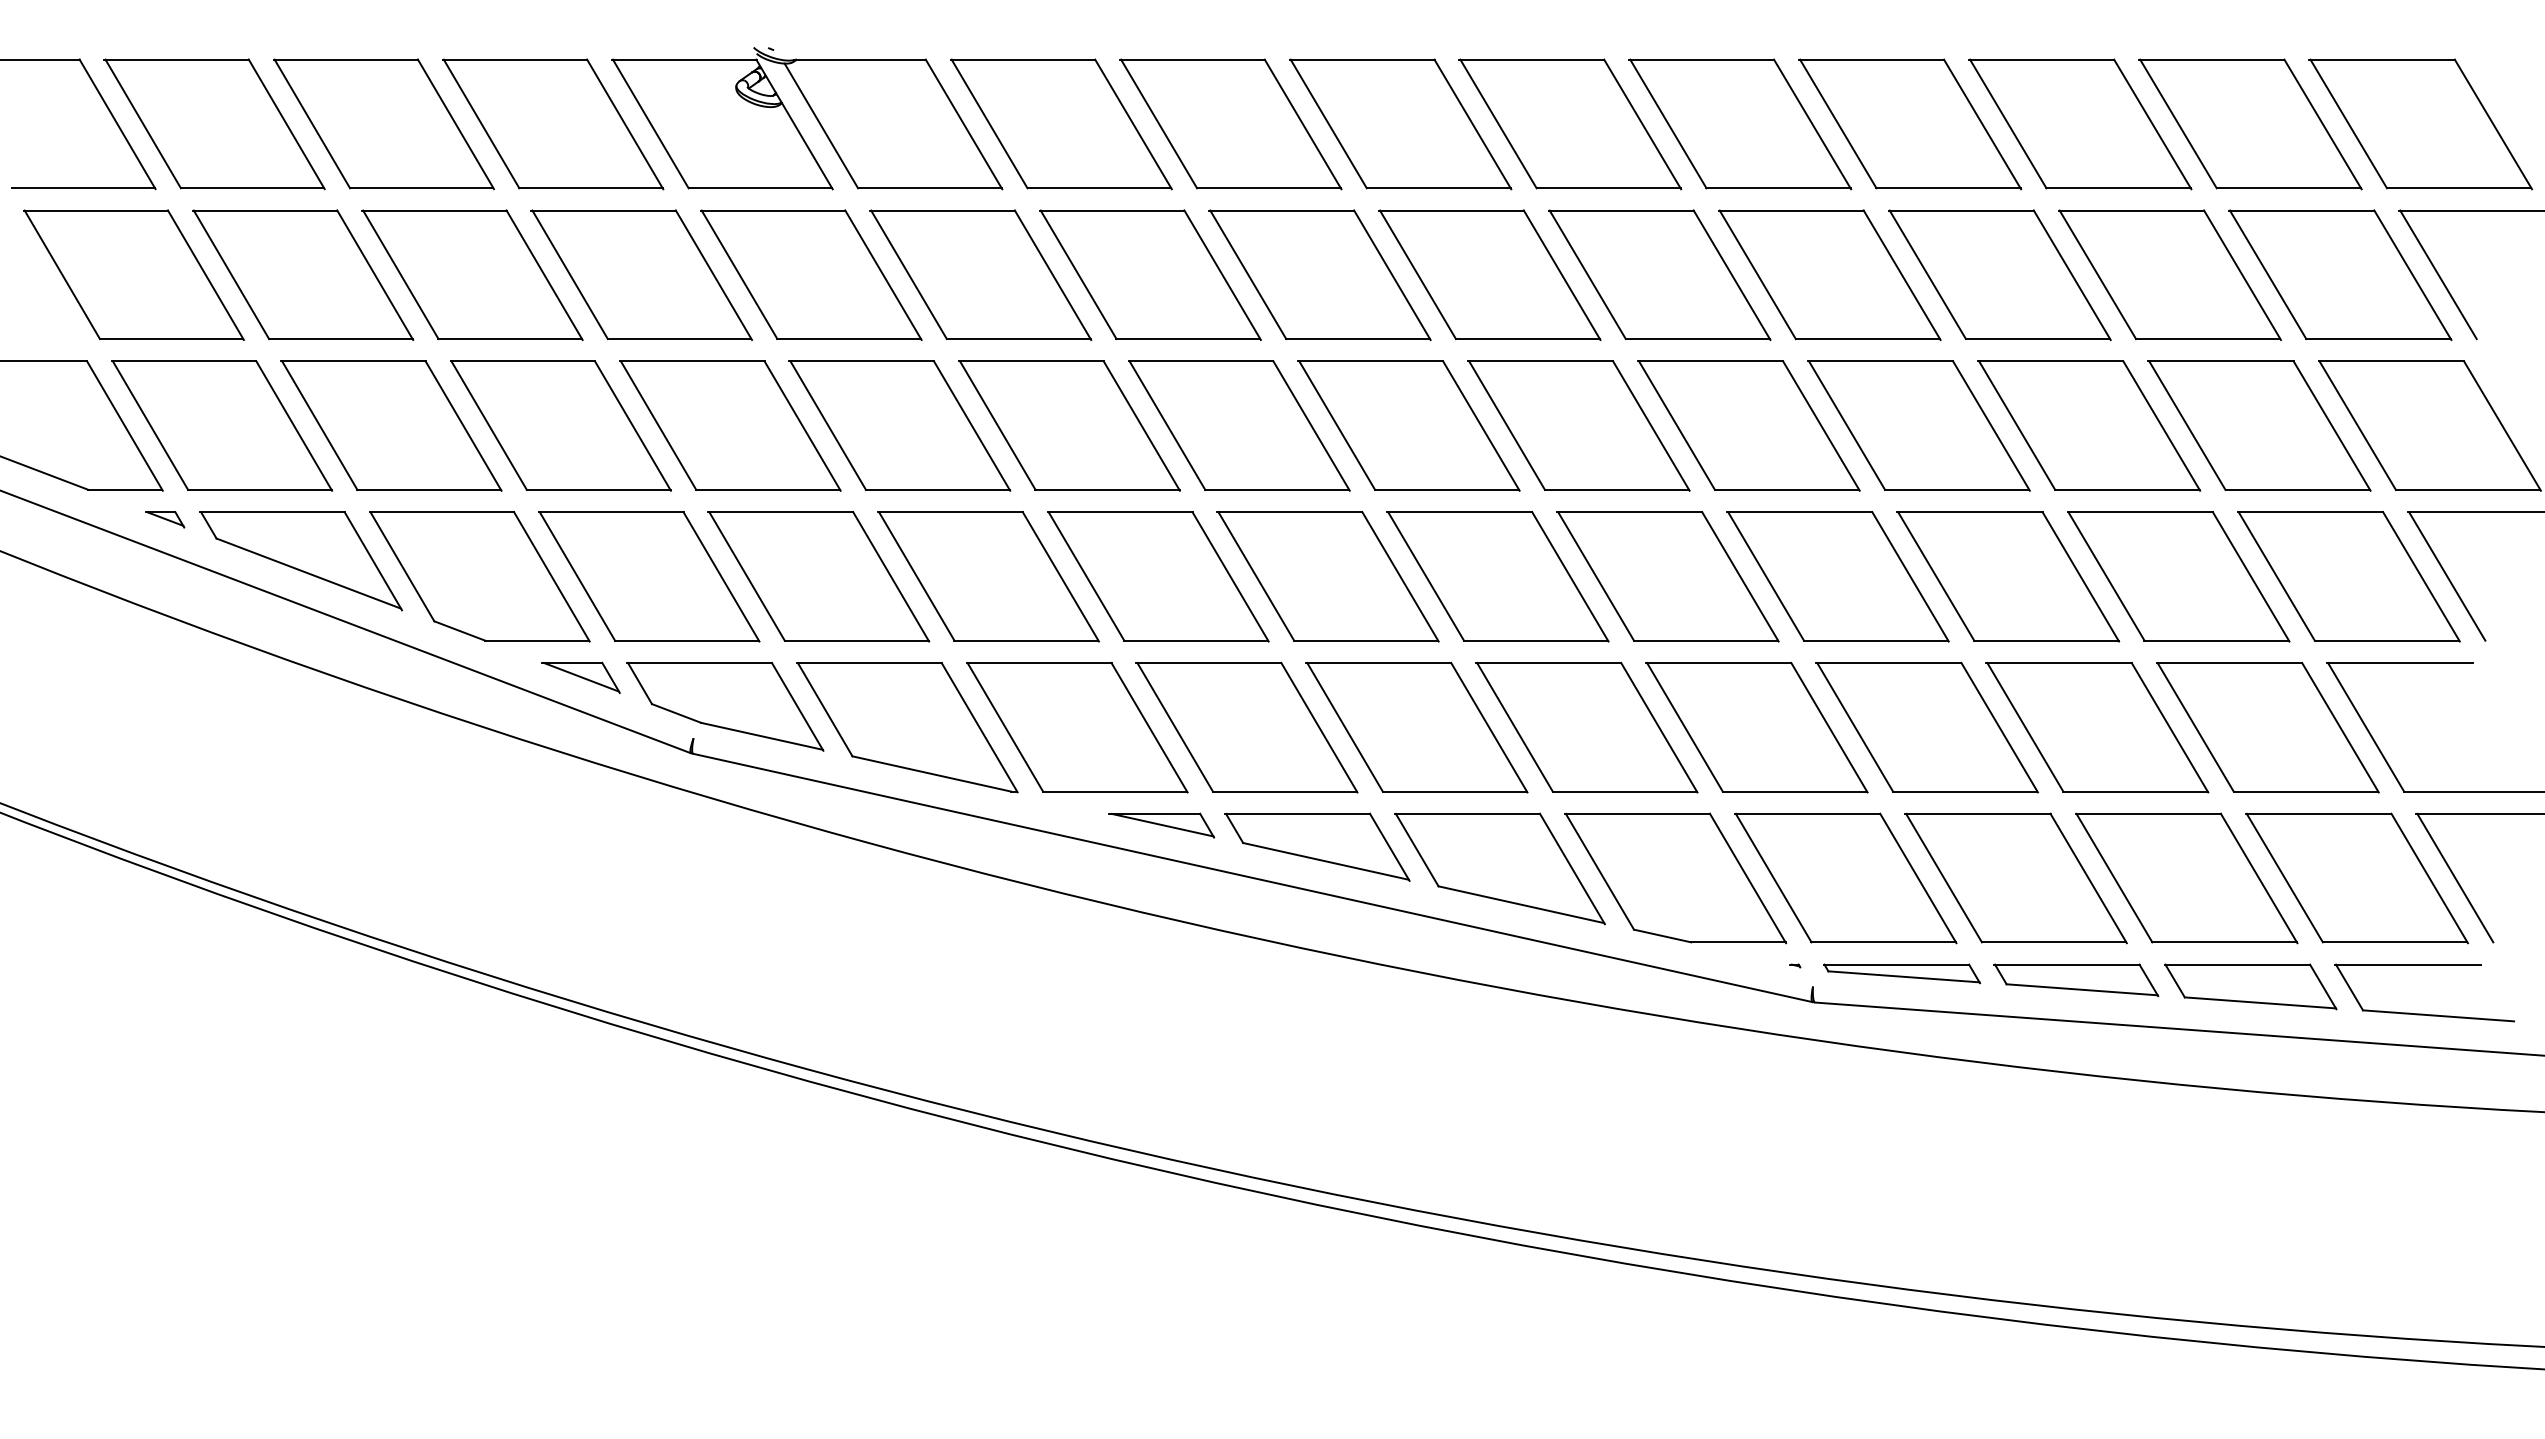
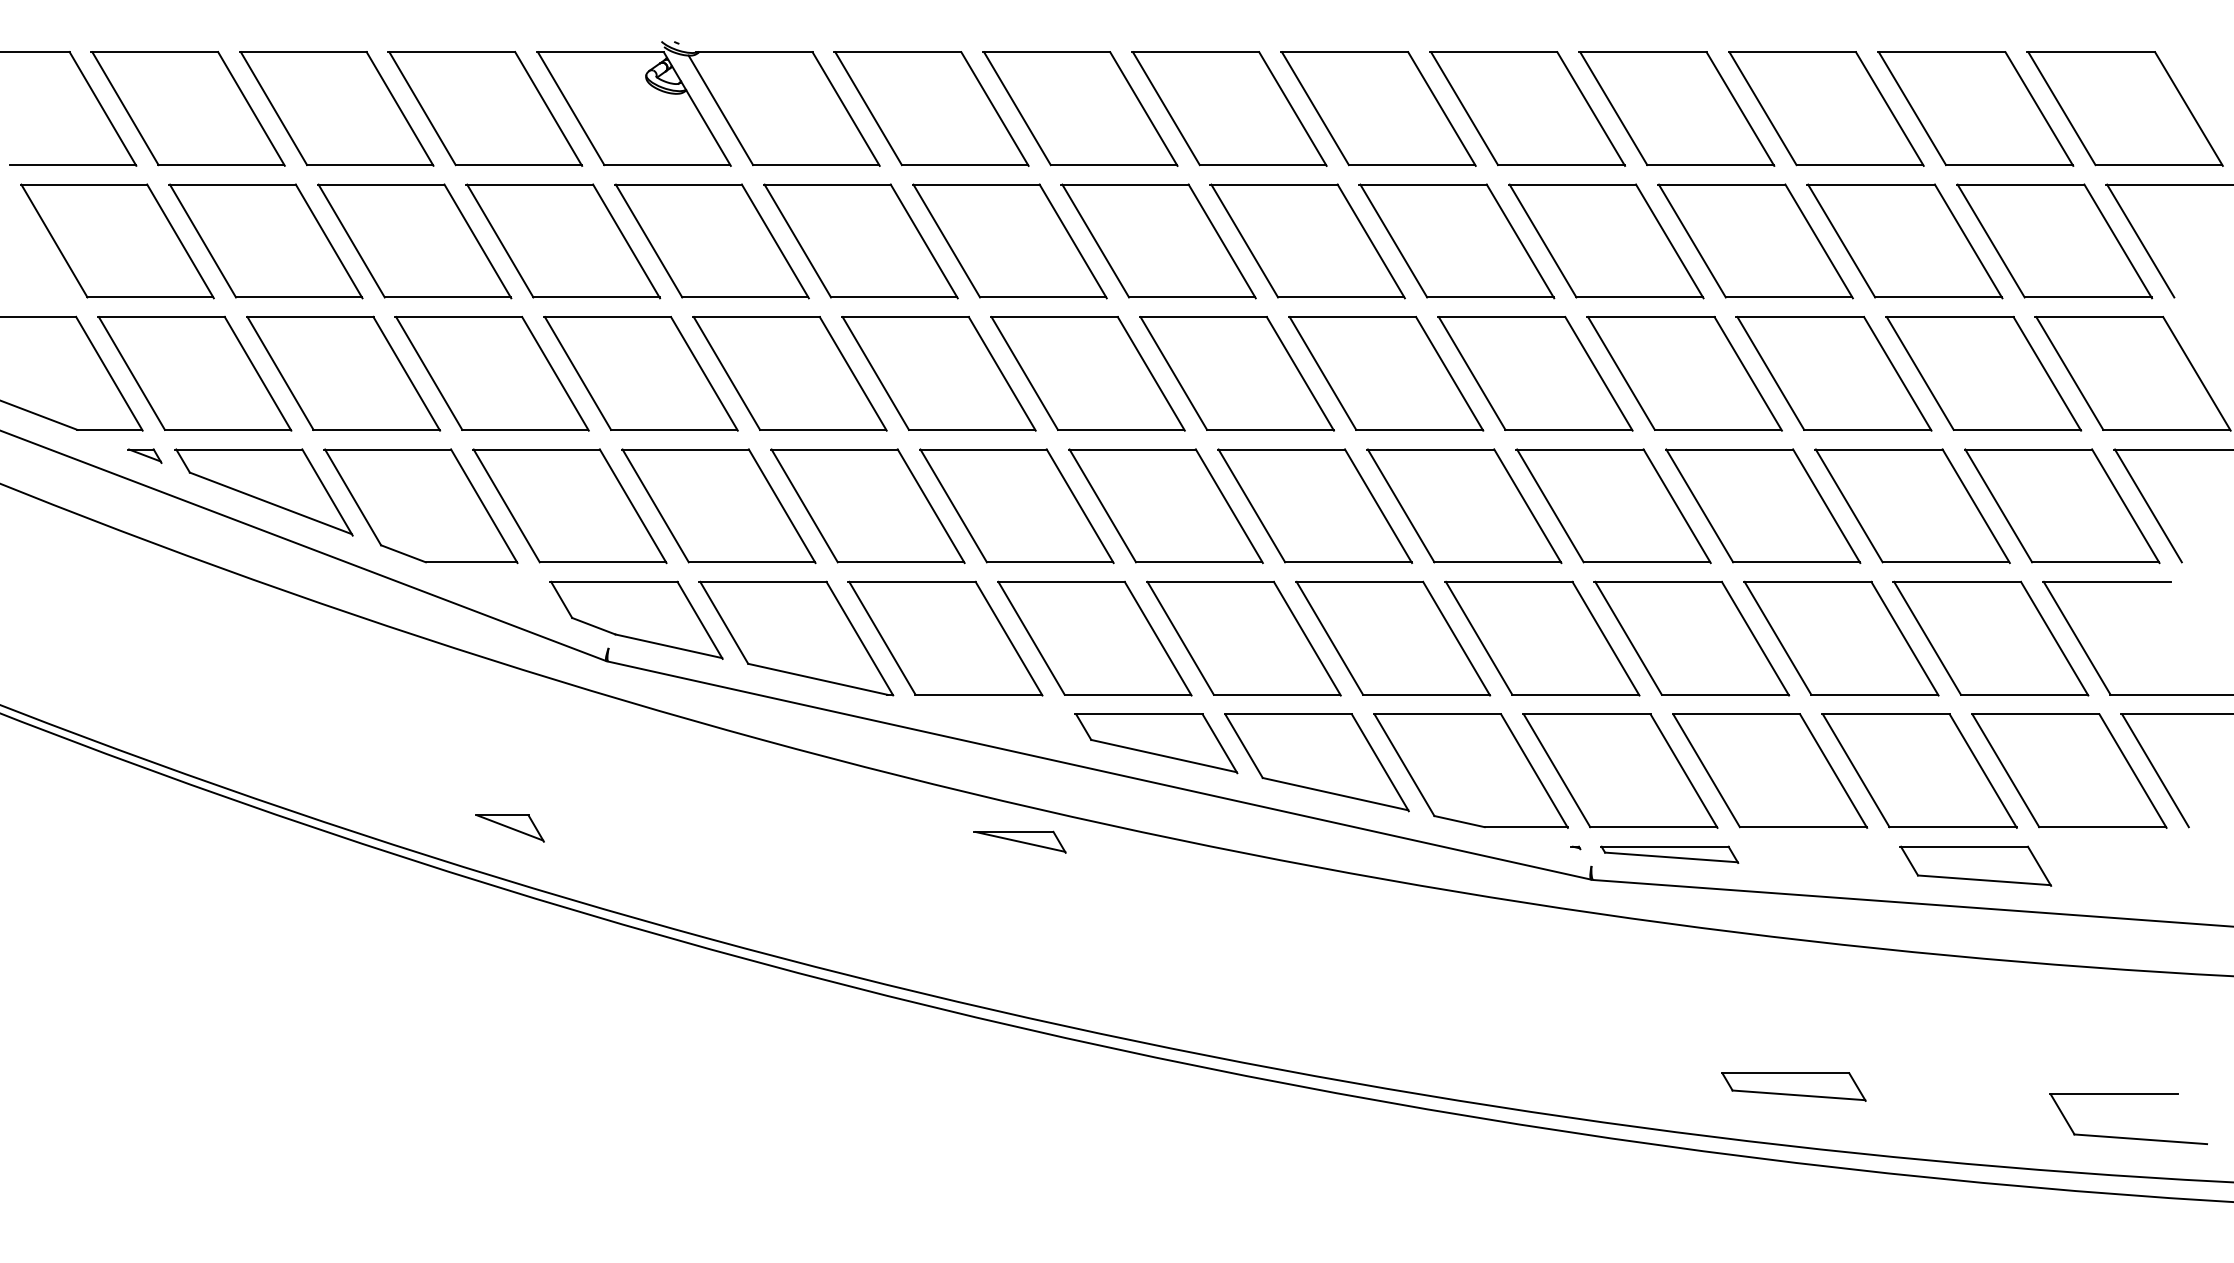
part: (580, 677) -> (509, 828), moved
part: (1161, 825) -> (1019, 842), moved
part: (2076, 980) -> (1793, 1087), moved
part: (2424, 1013) -> (2128, 1137), moved

